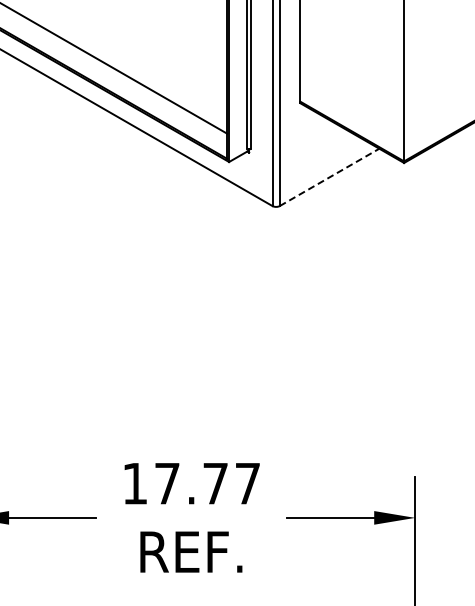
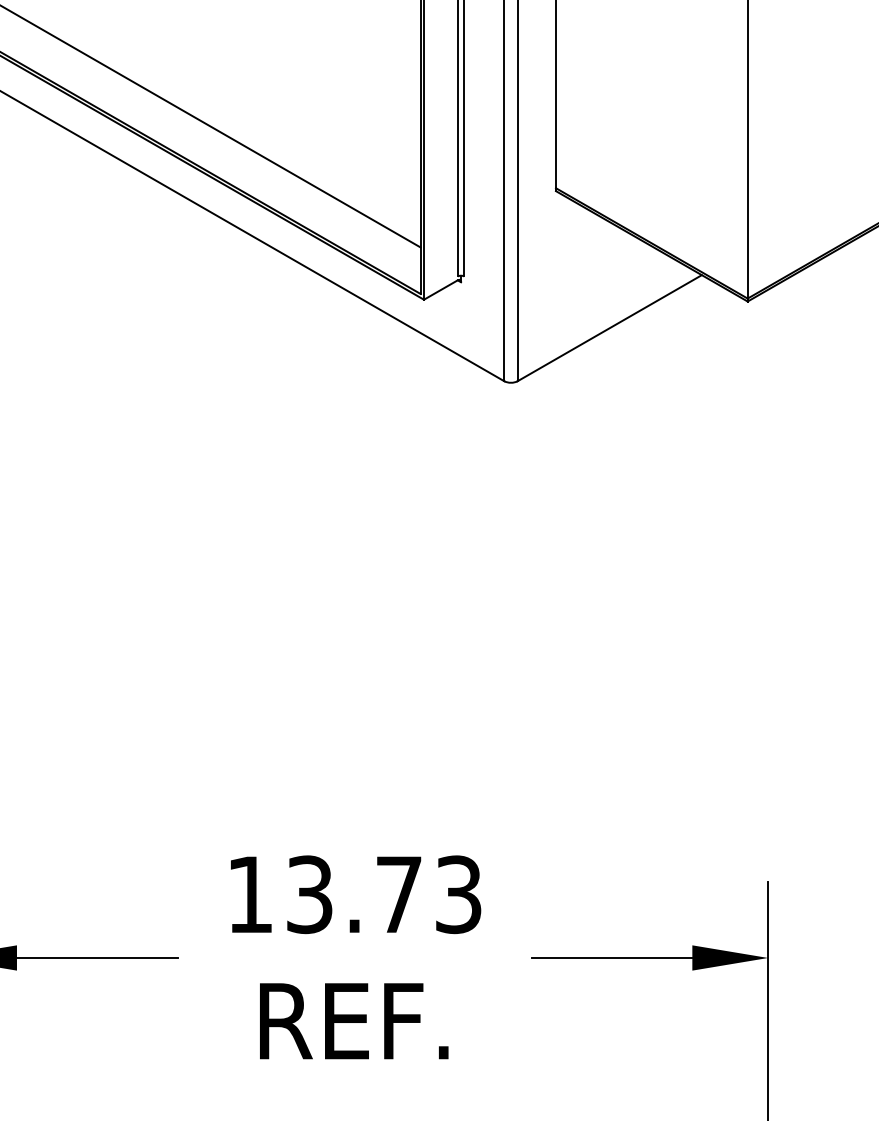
line: (329, 177) -> (609, 328), dashed -> solid
text: (207, 483) -> (384, 894), 17.77 -> 13.73

